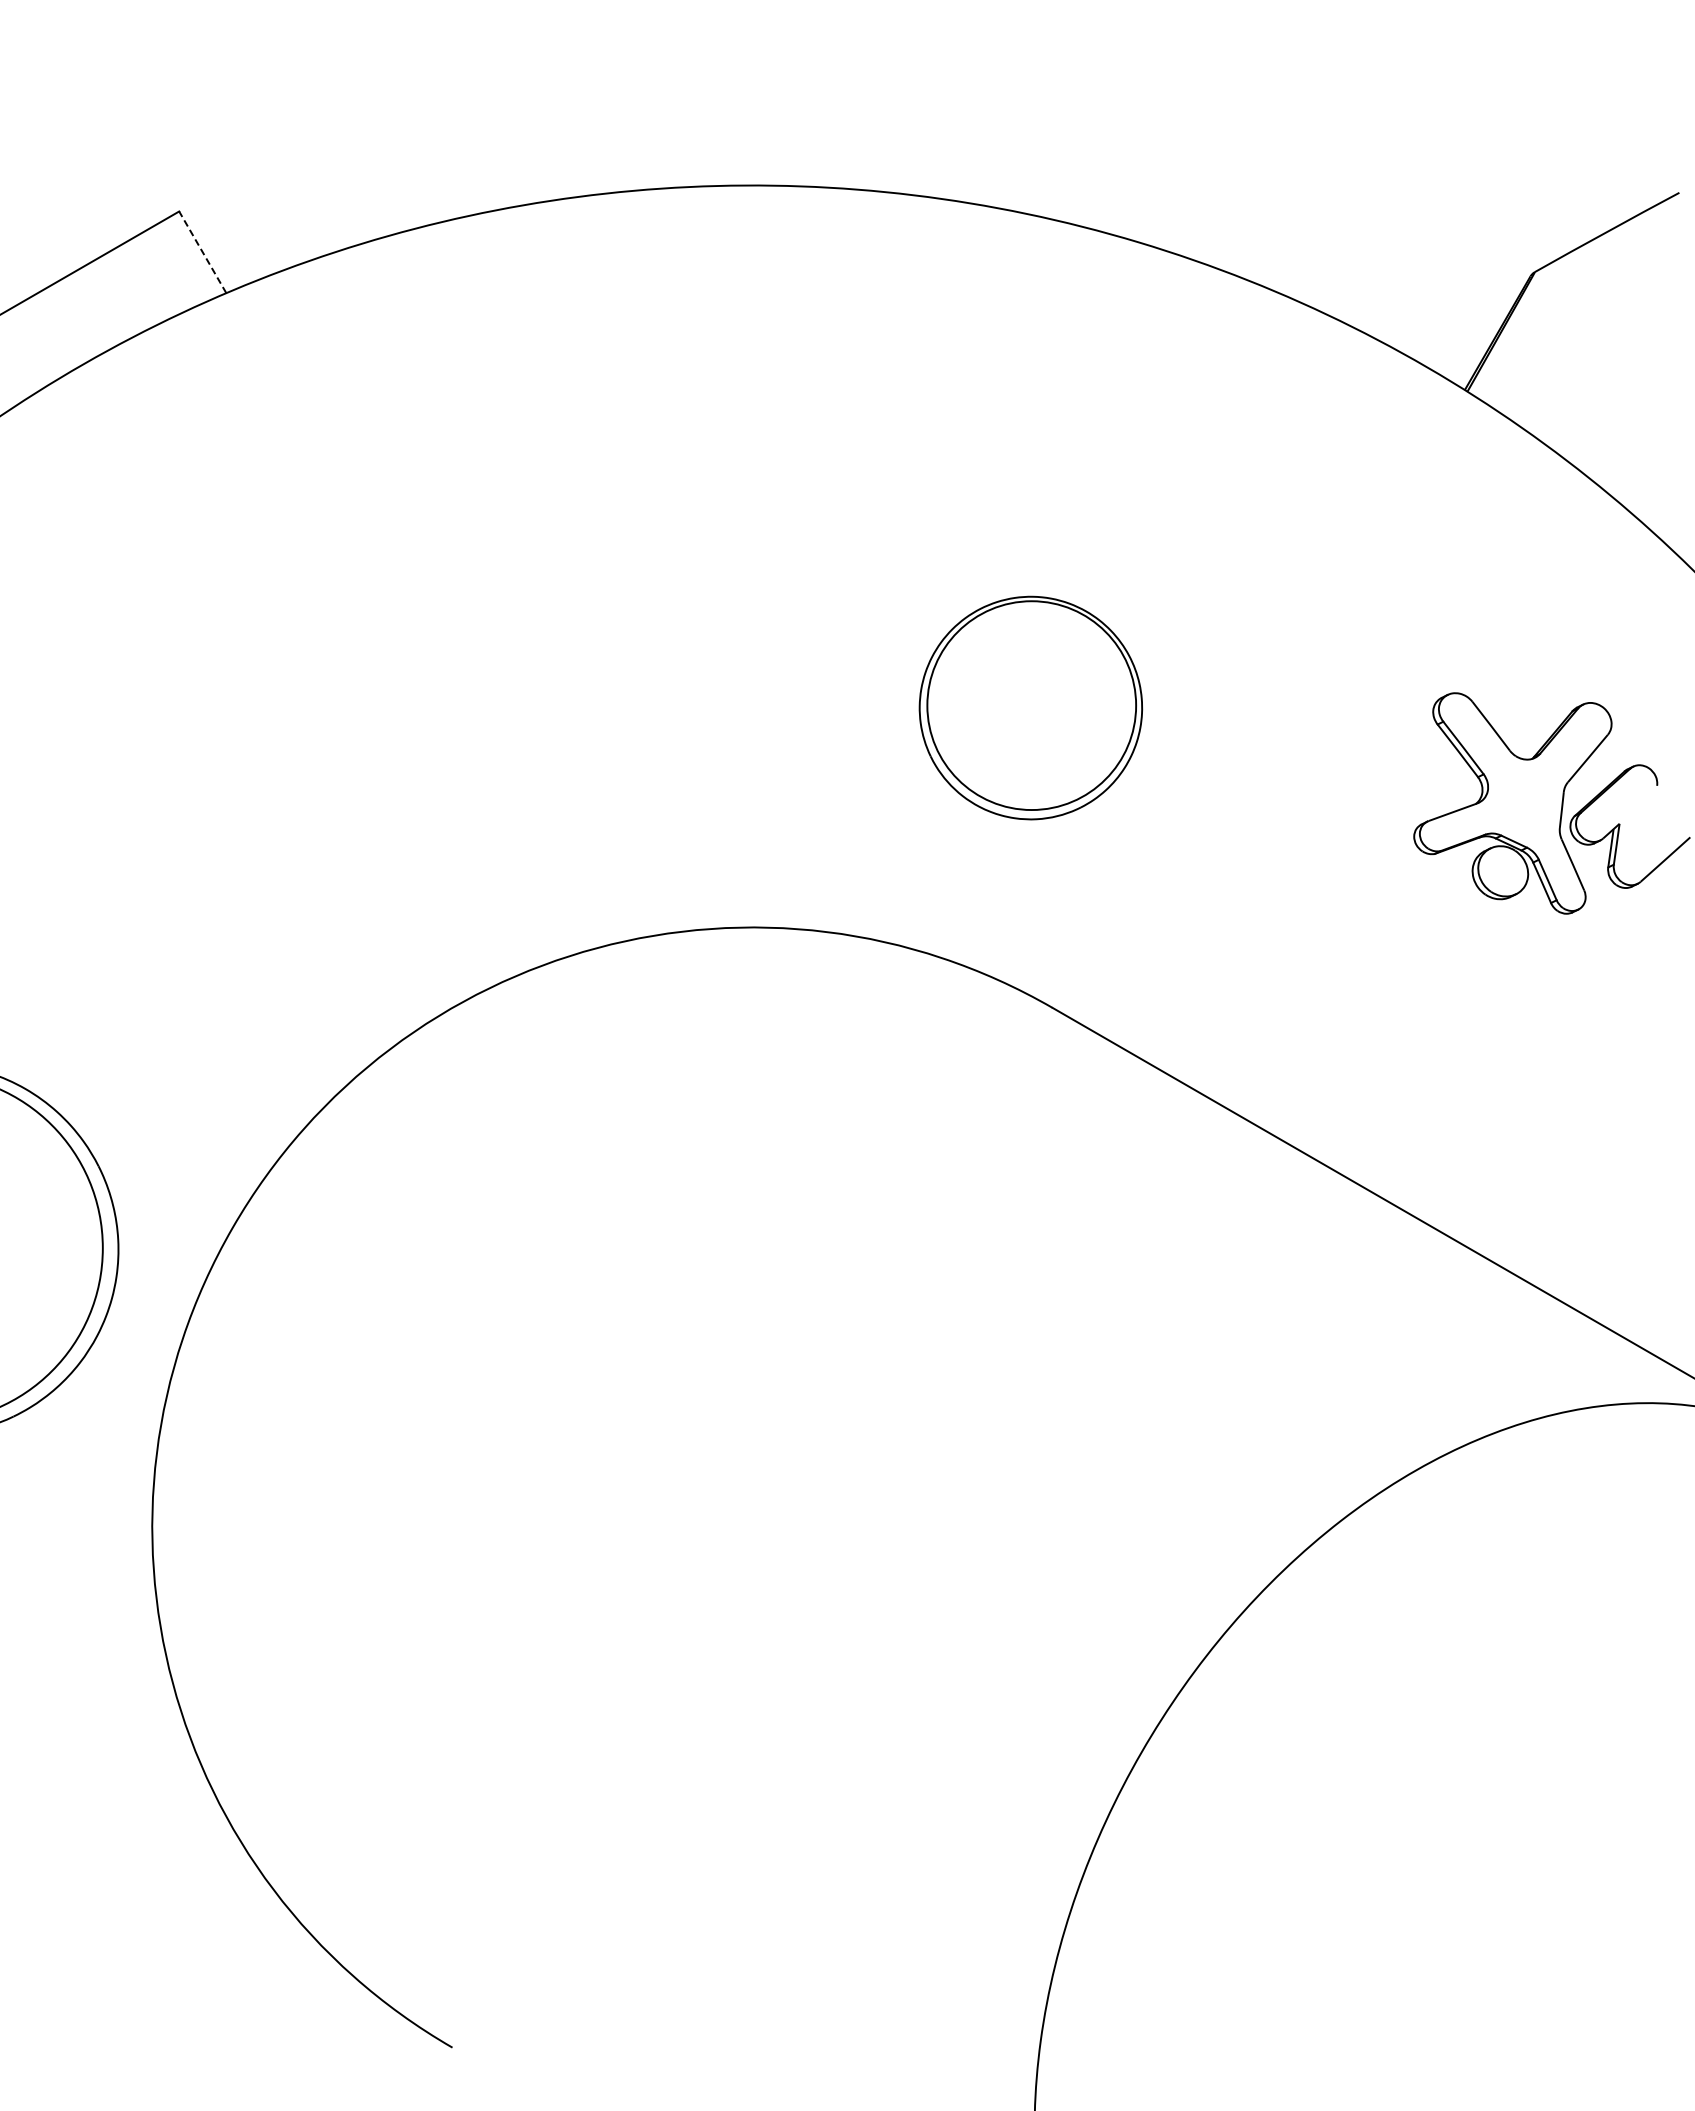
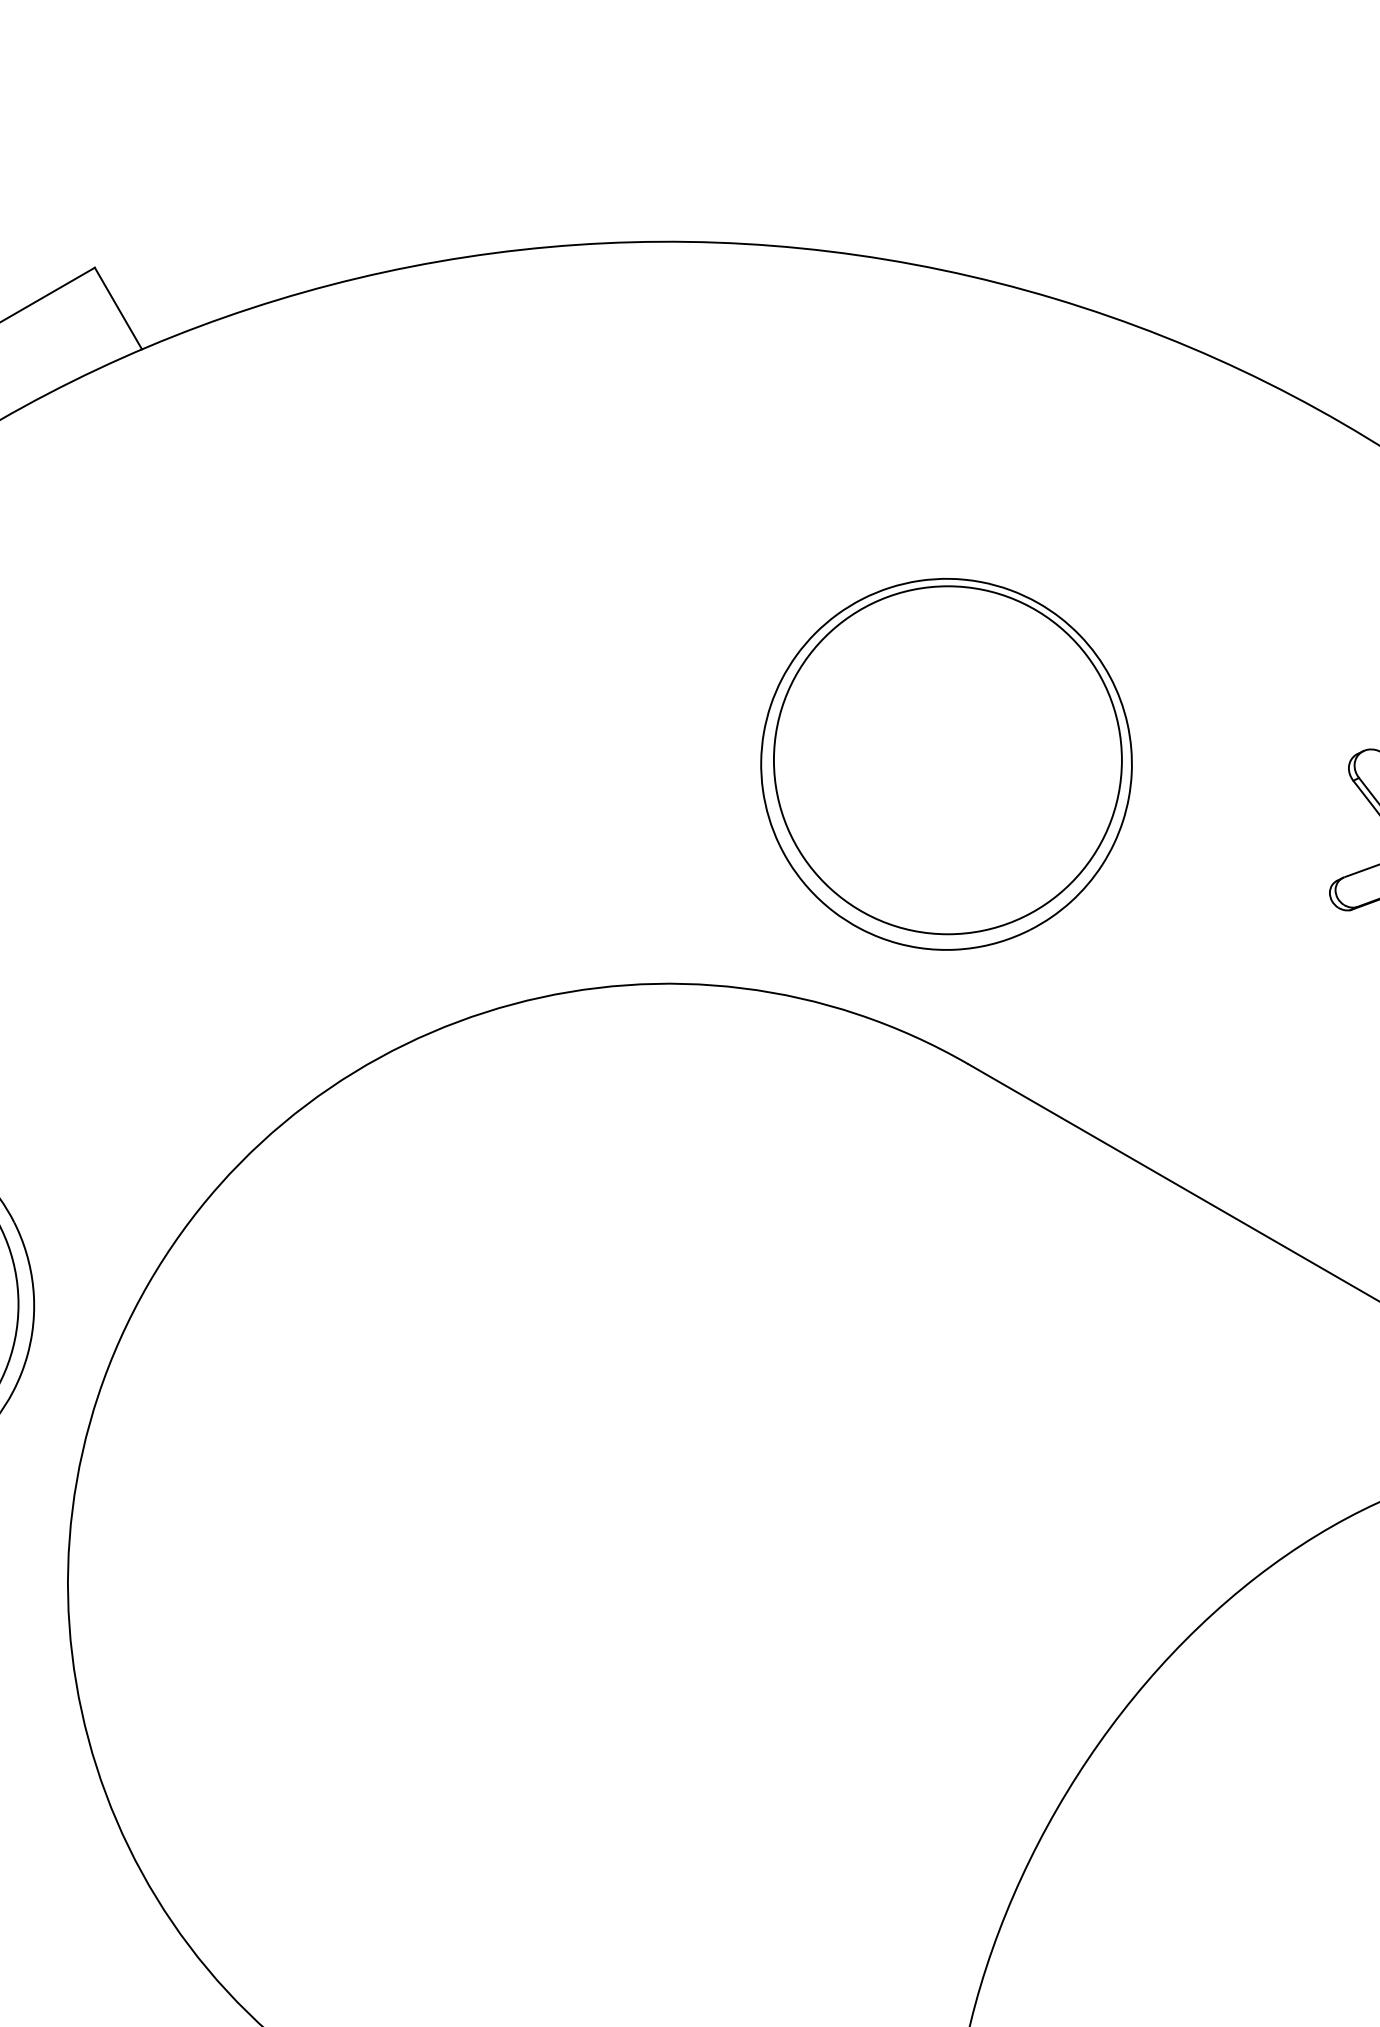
line: (202, 251) -> (118, 307), dashed -> solid
part: (1030, 707) -> (946, 763), size x1.67

